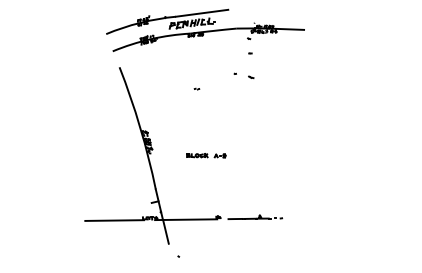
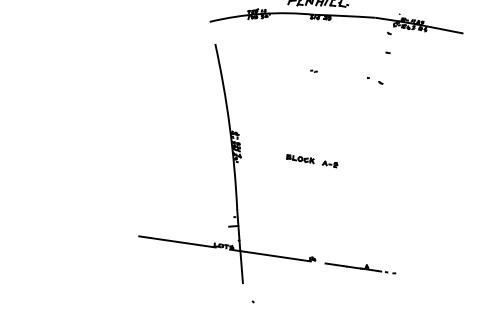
part: (243, 75) -> (374, 80), size x0.62
part: (196, 88) -> (313, 70), moved
part: (206, 155) -> (312, 160), moved

